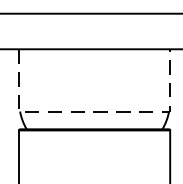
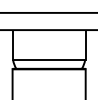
line: (95, 112) -> (49, 60), dashed -> solid

